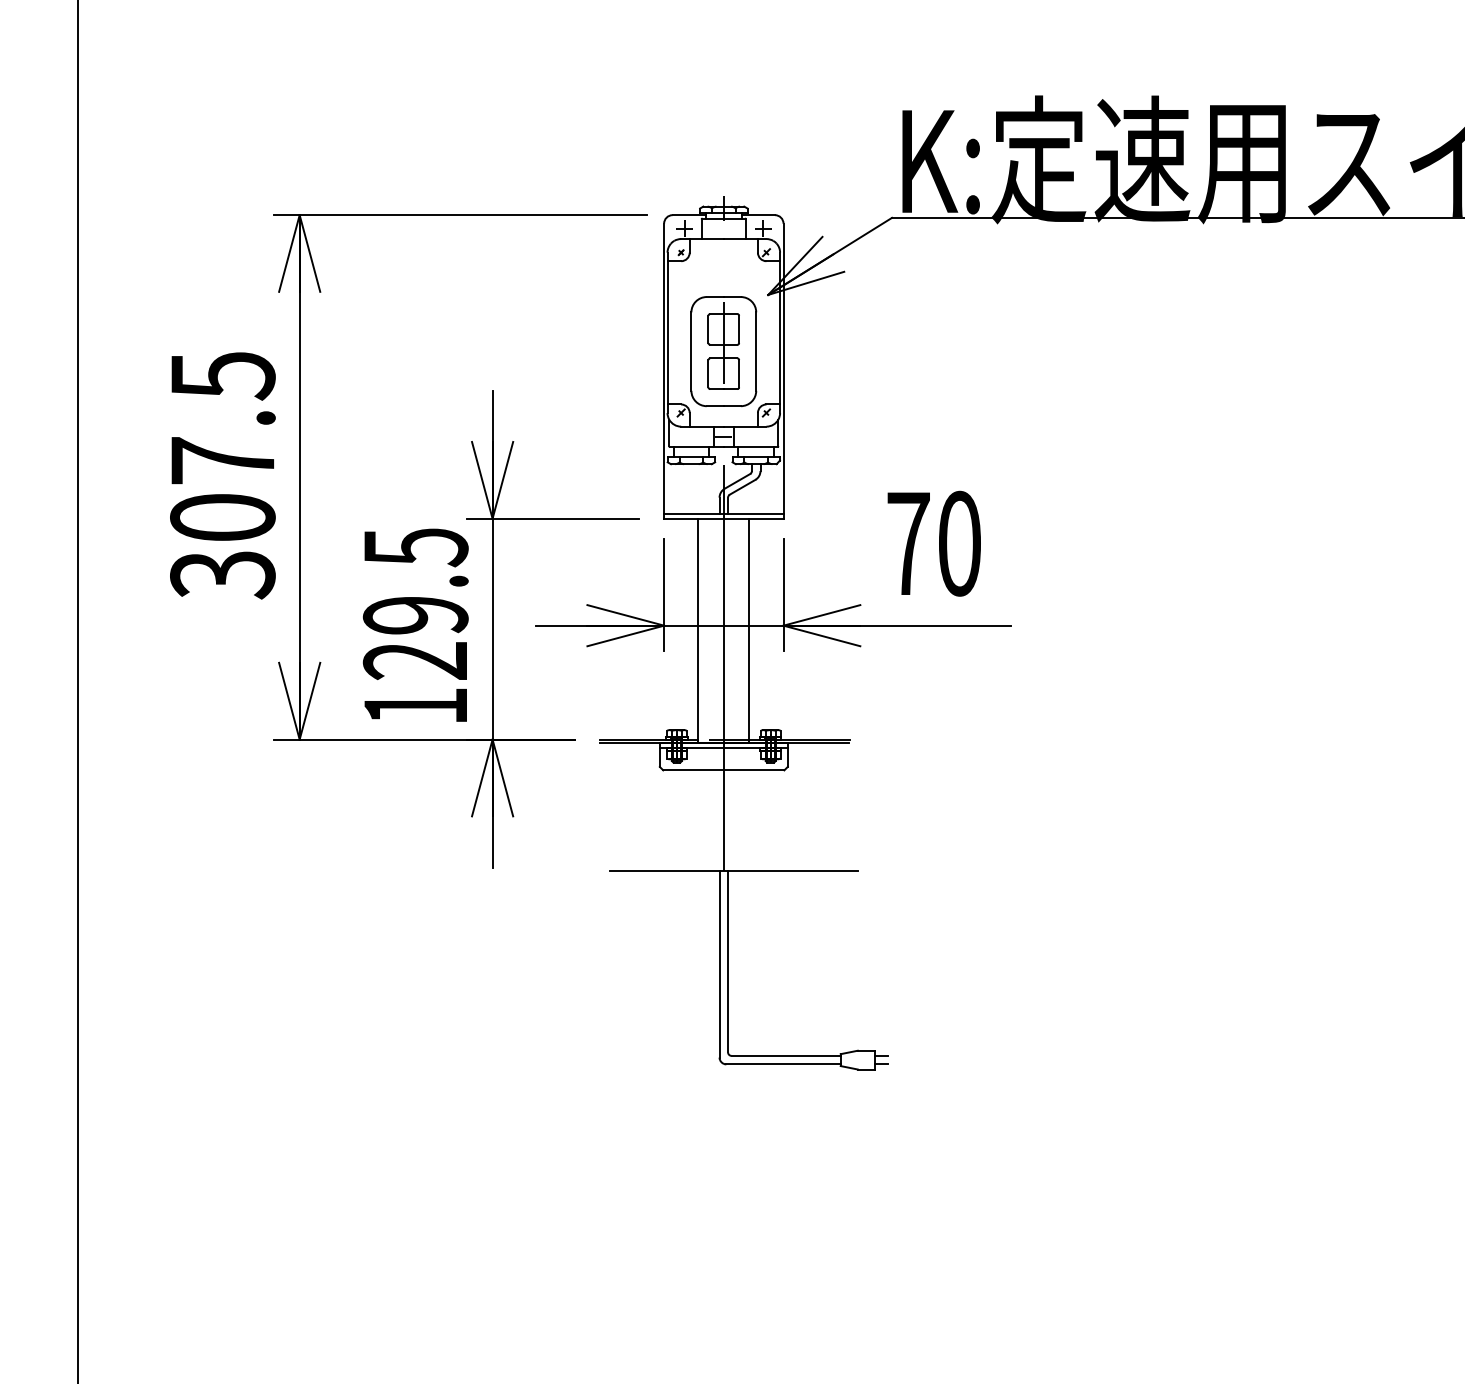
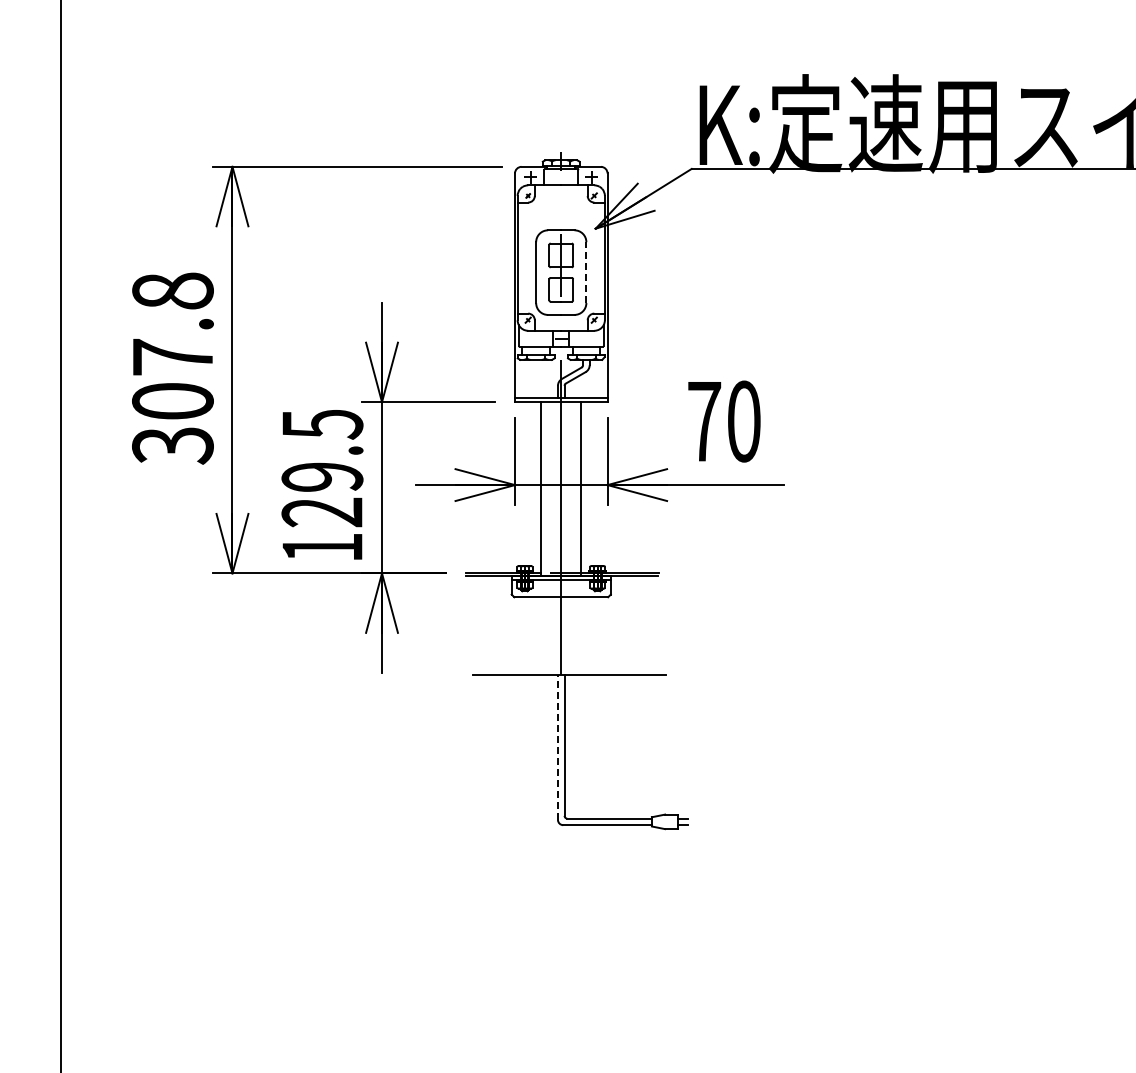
line: (756, 351) -> (586, 272), solid -> dashed
text: (222, 375) -> (172, 291), 307.5 -> 307.8
line: (718, 964) -> (557, 747), solid -> dashed

